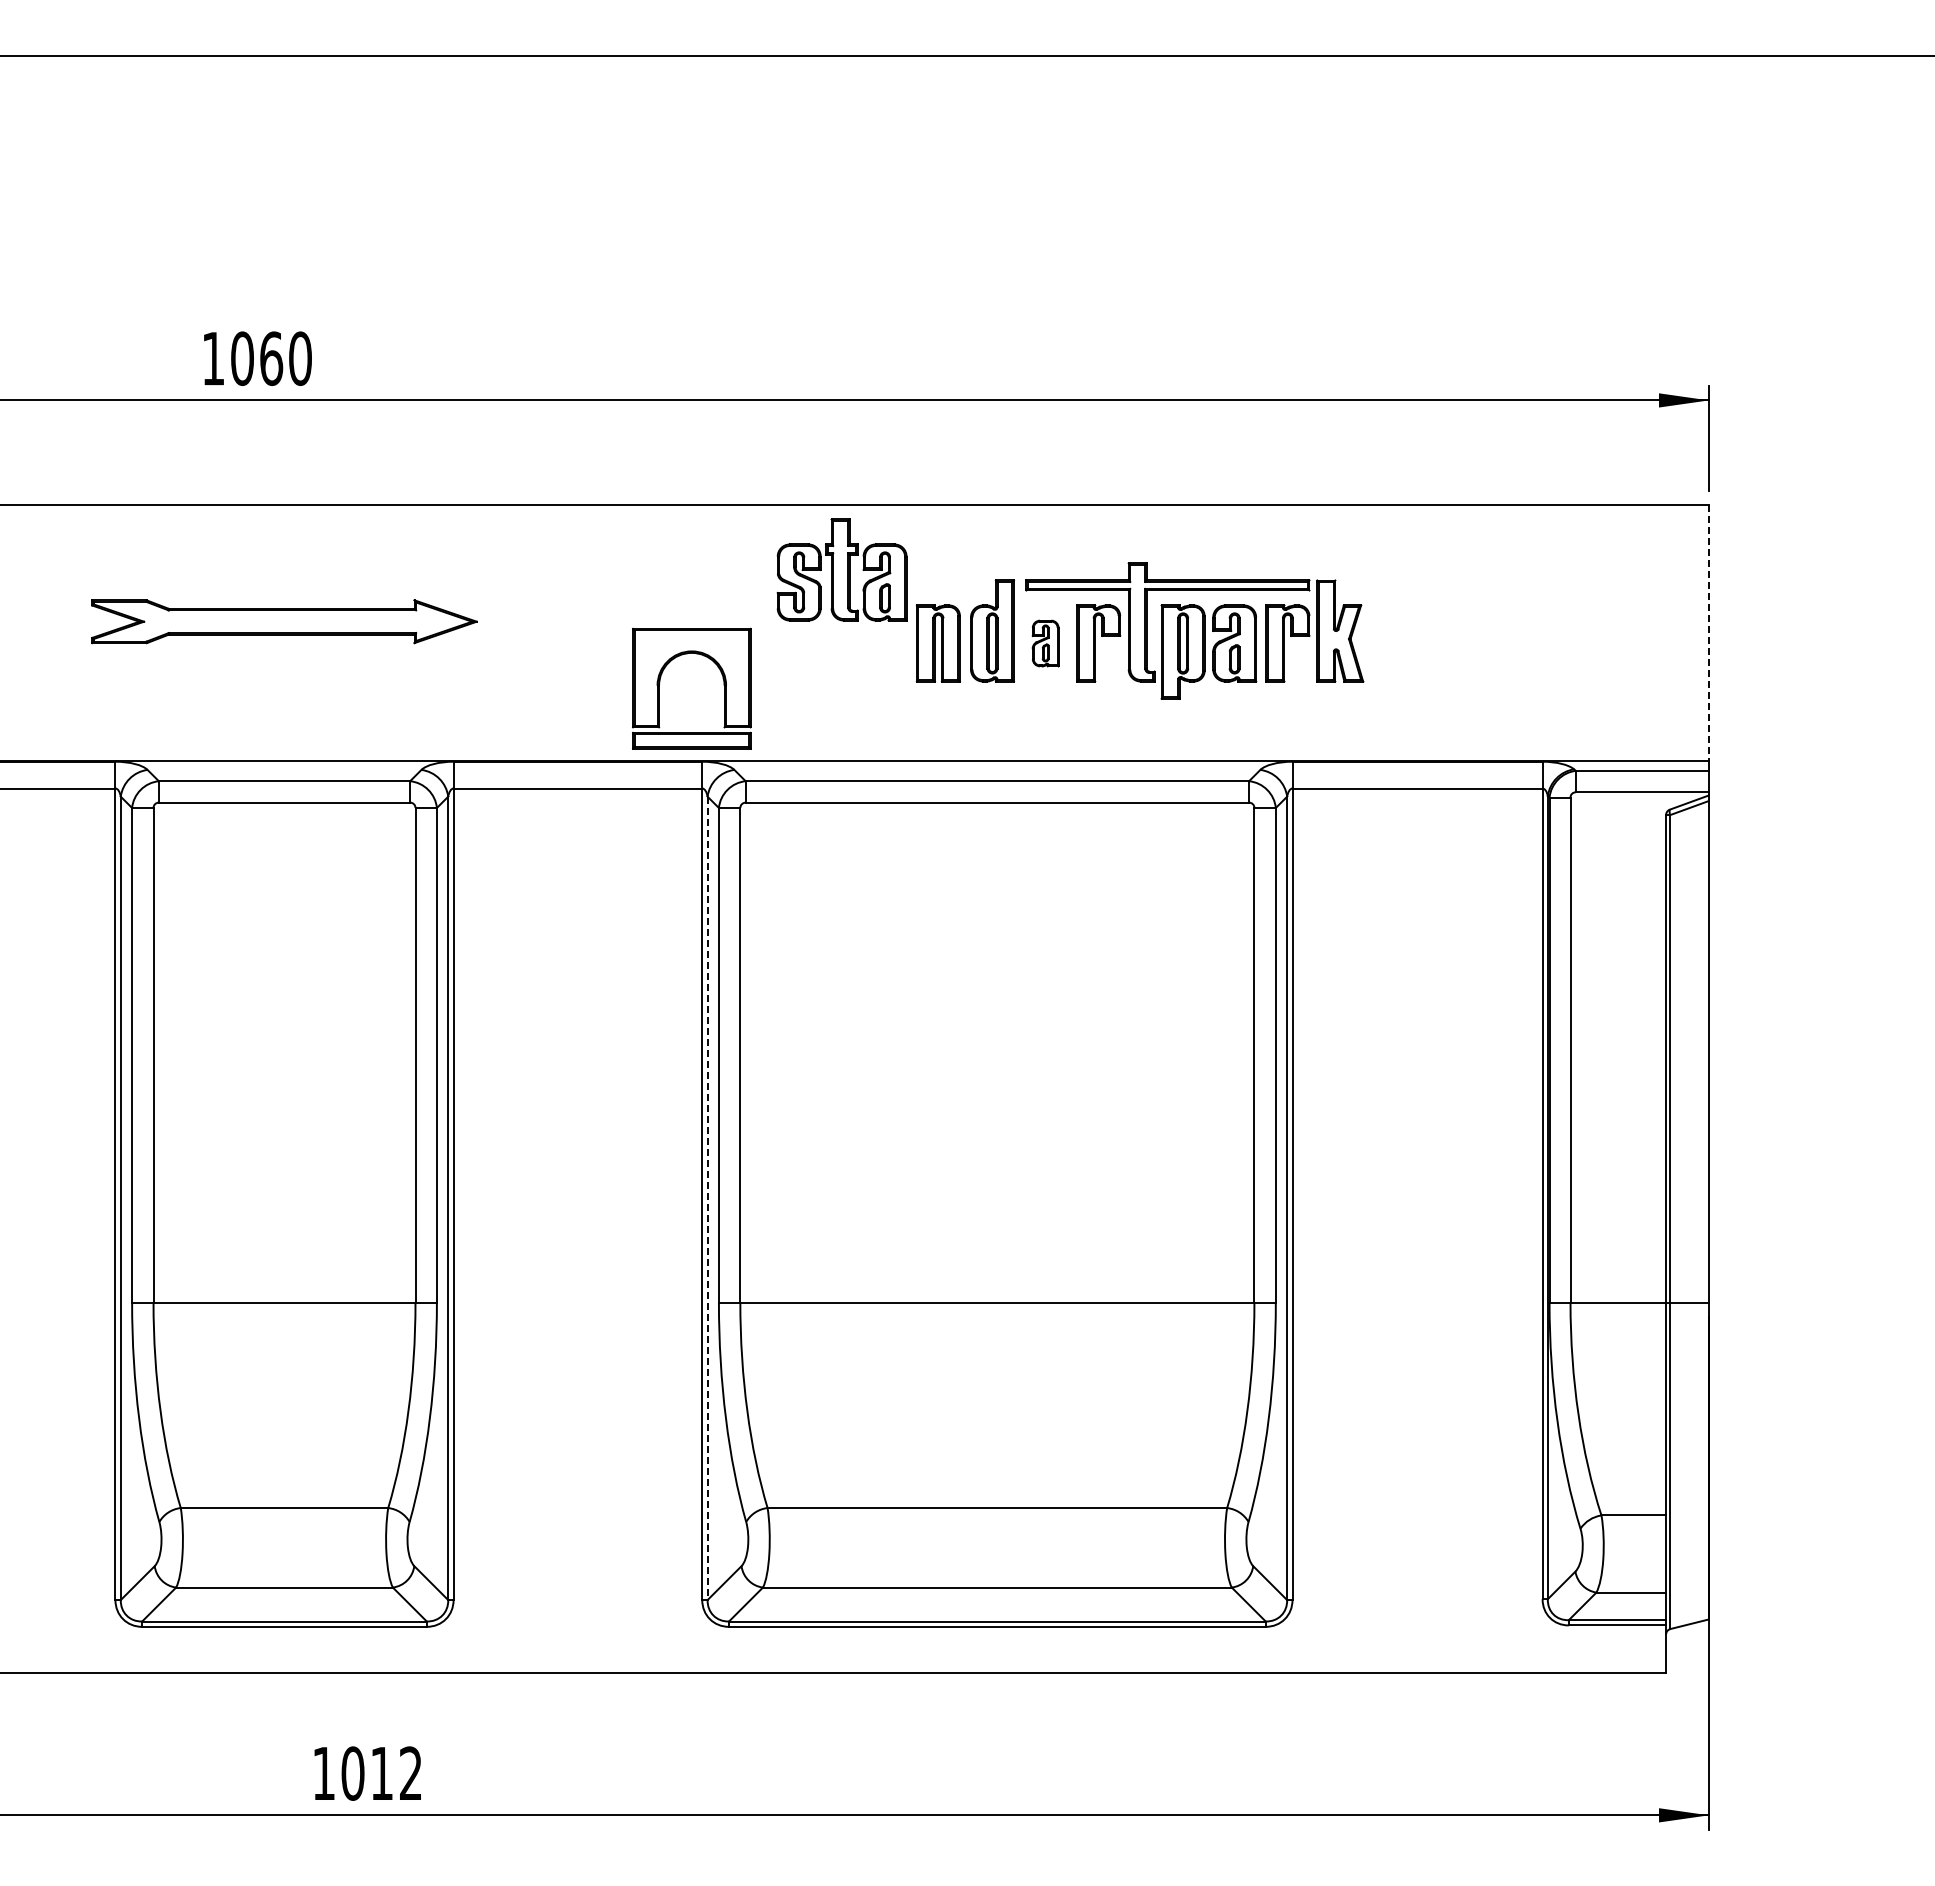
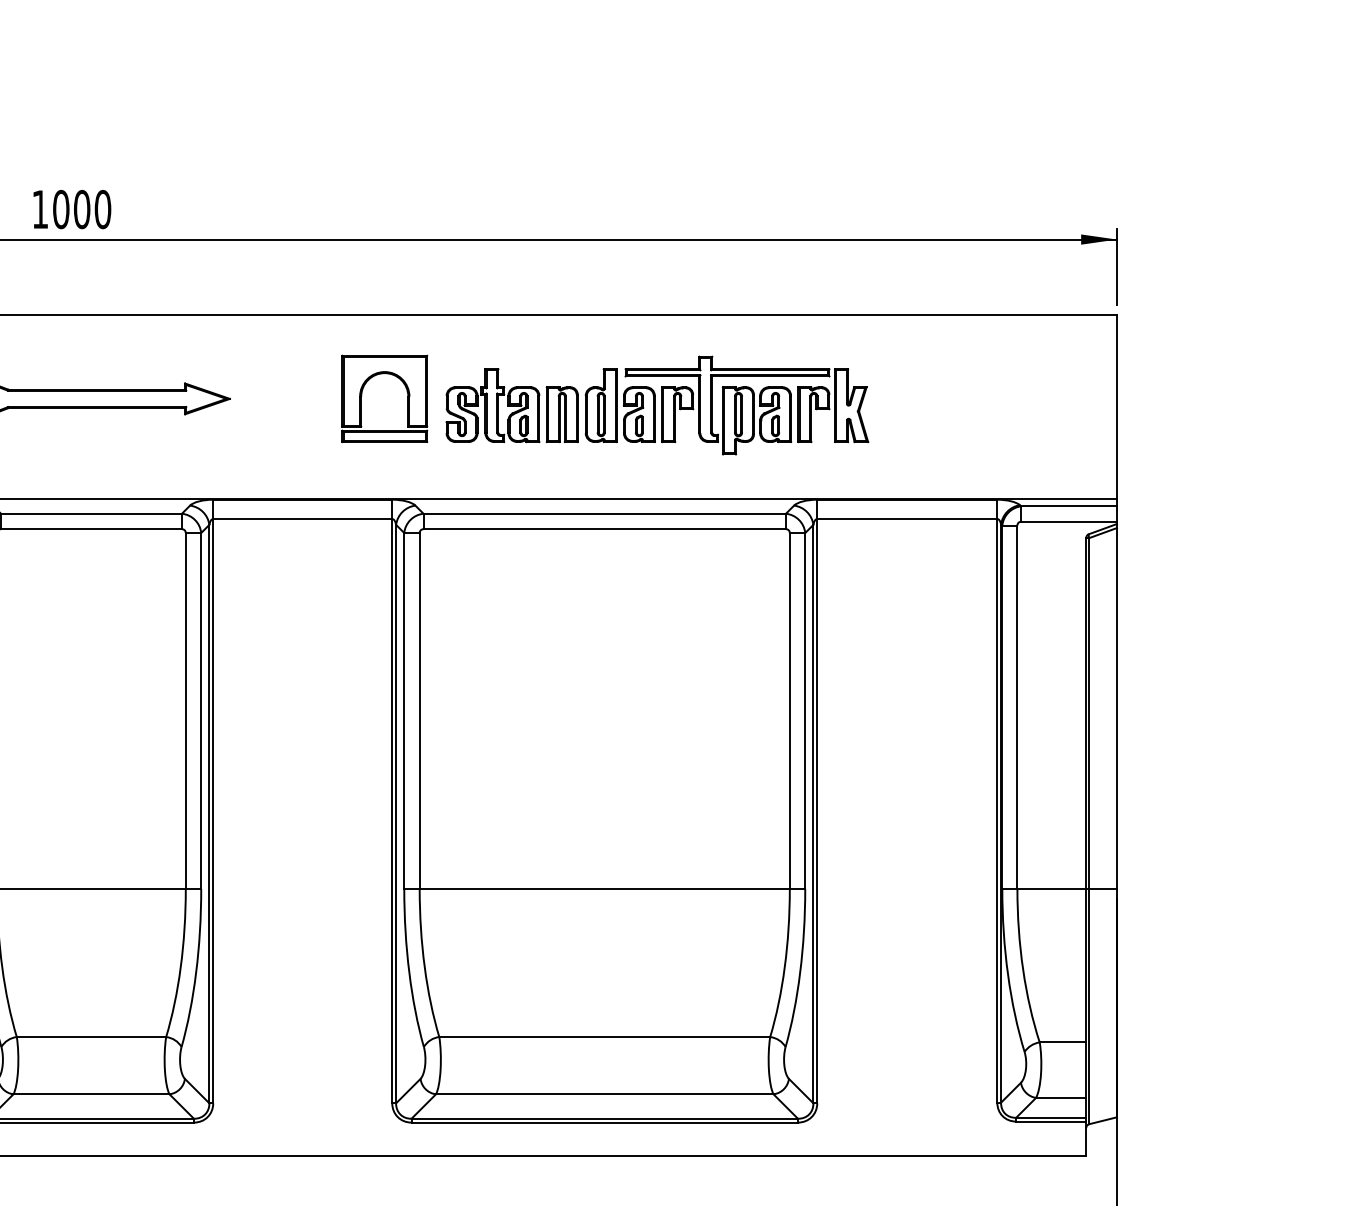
text: (271, 358) -> (82, 209), 1060 -> 1000
part: (841, 569) -> (492, 405), moved
line: (1708, 633) -> (1116, 407), dashed -> solid
part: (1045, 643) -> (639, 414), size x1.67
part: (660, 682) -> (362, 394), moved
line: (707, 1198) -> (396, 814), dashed -> solid

